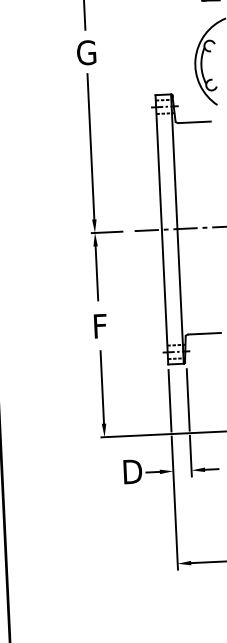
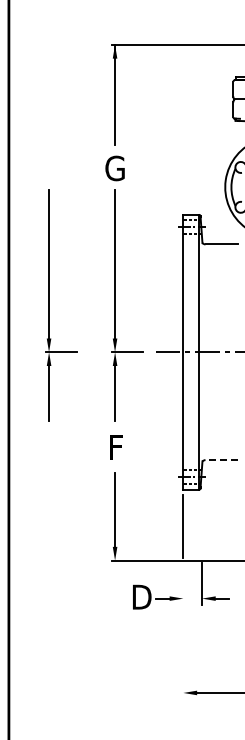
part: (28, 190) -> (49, 305), added
line: (204, 334) -> (221, 460), solid -> dashed
line: (187, 399) -> (201, 526), removed
line: (174, 502) -> (183, 630), removed

